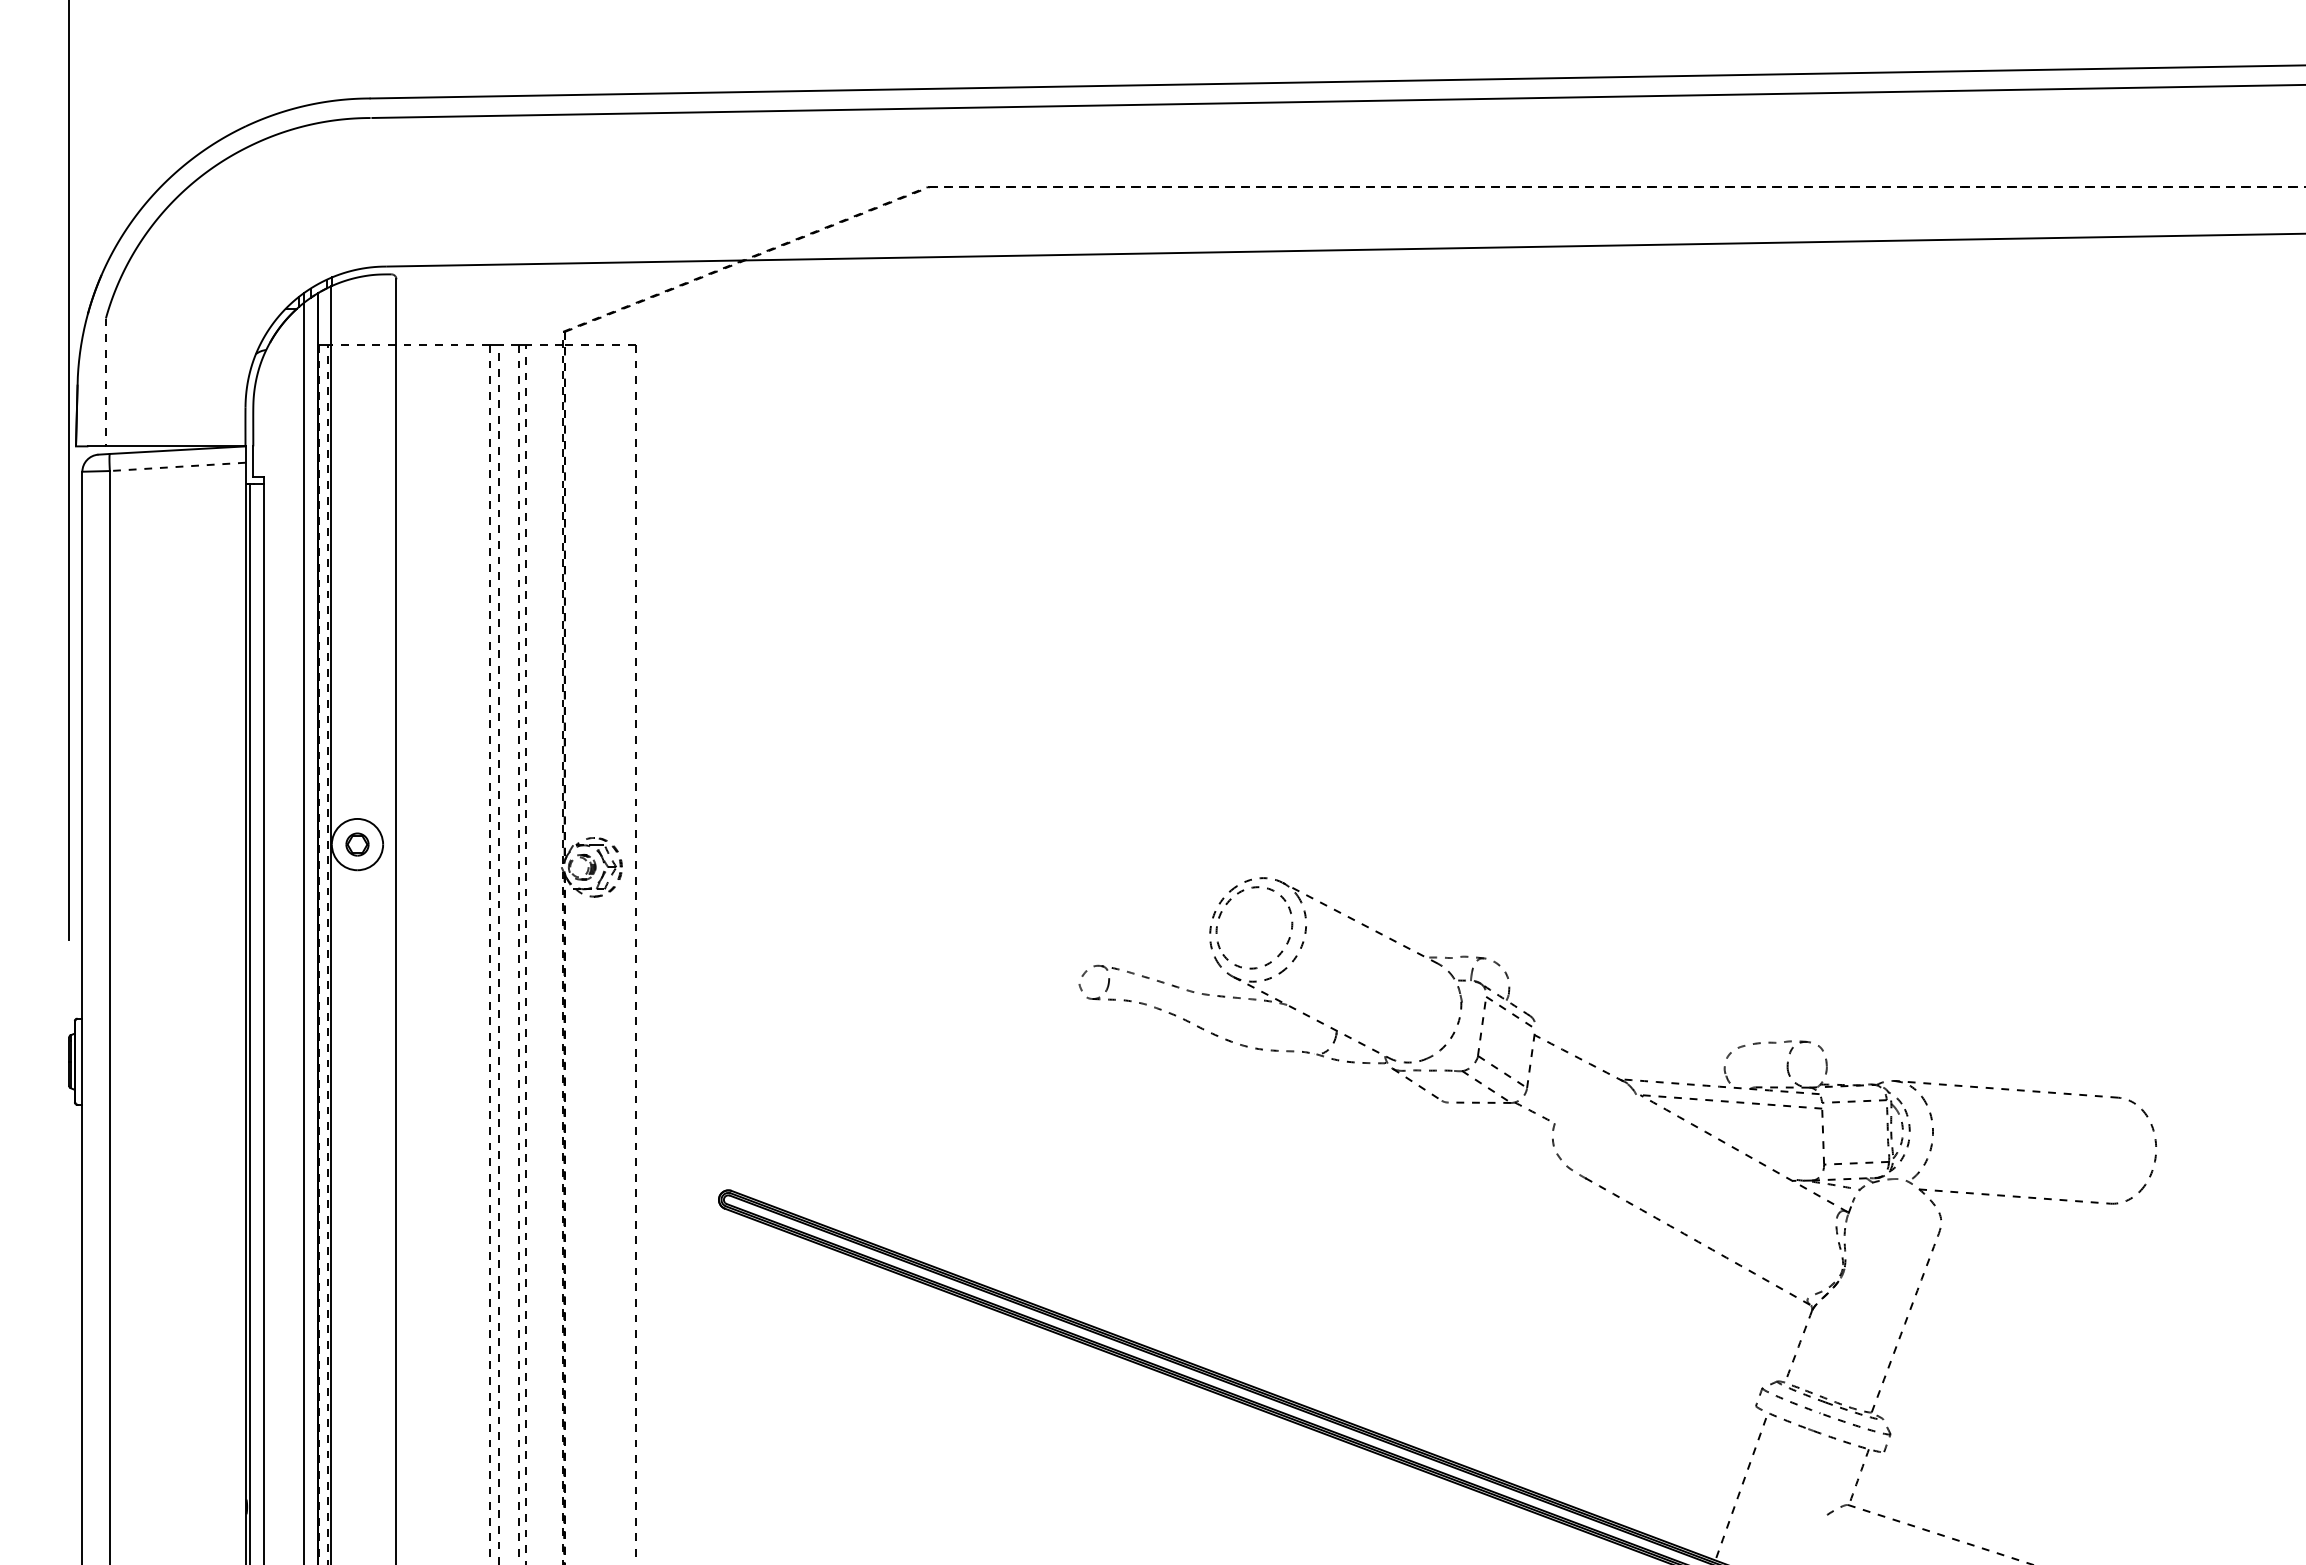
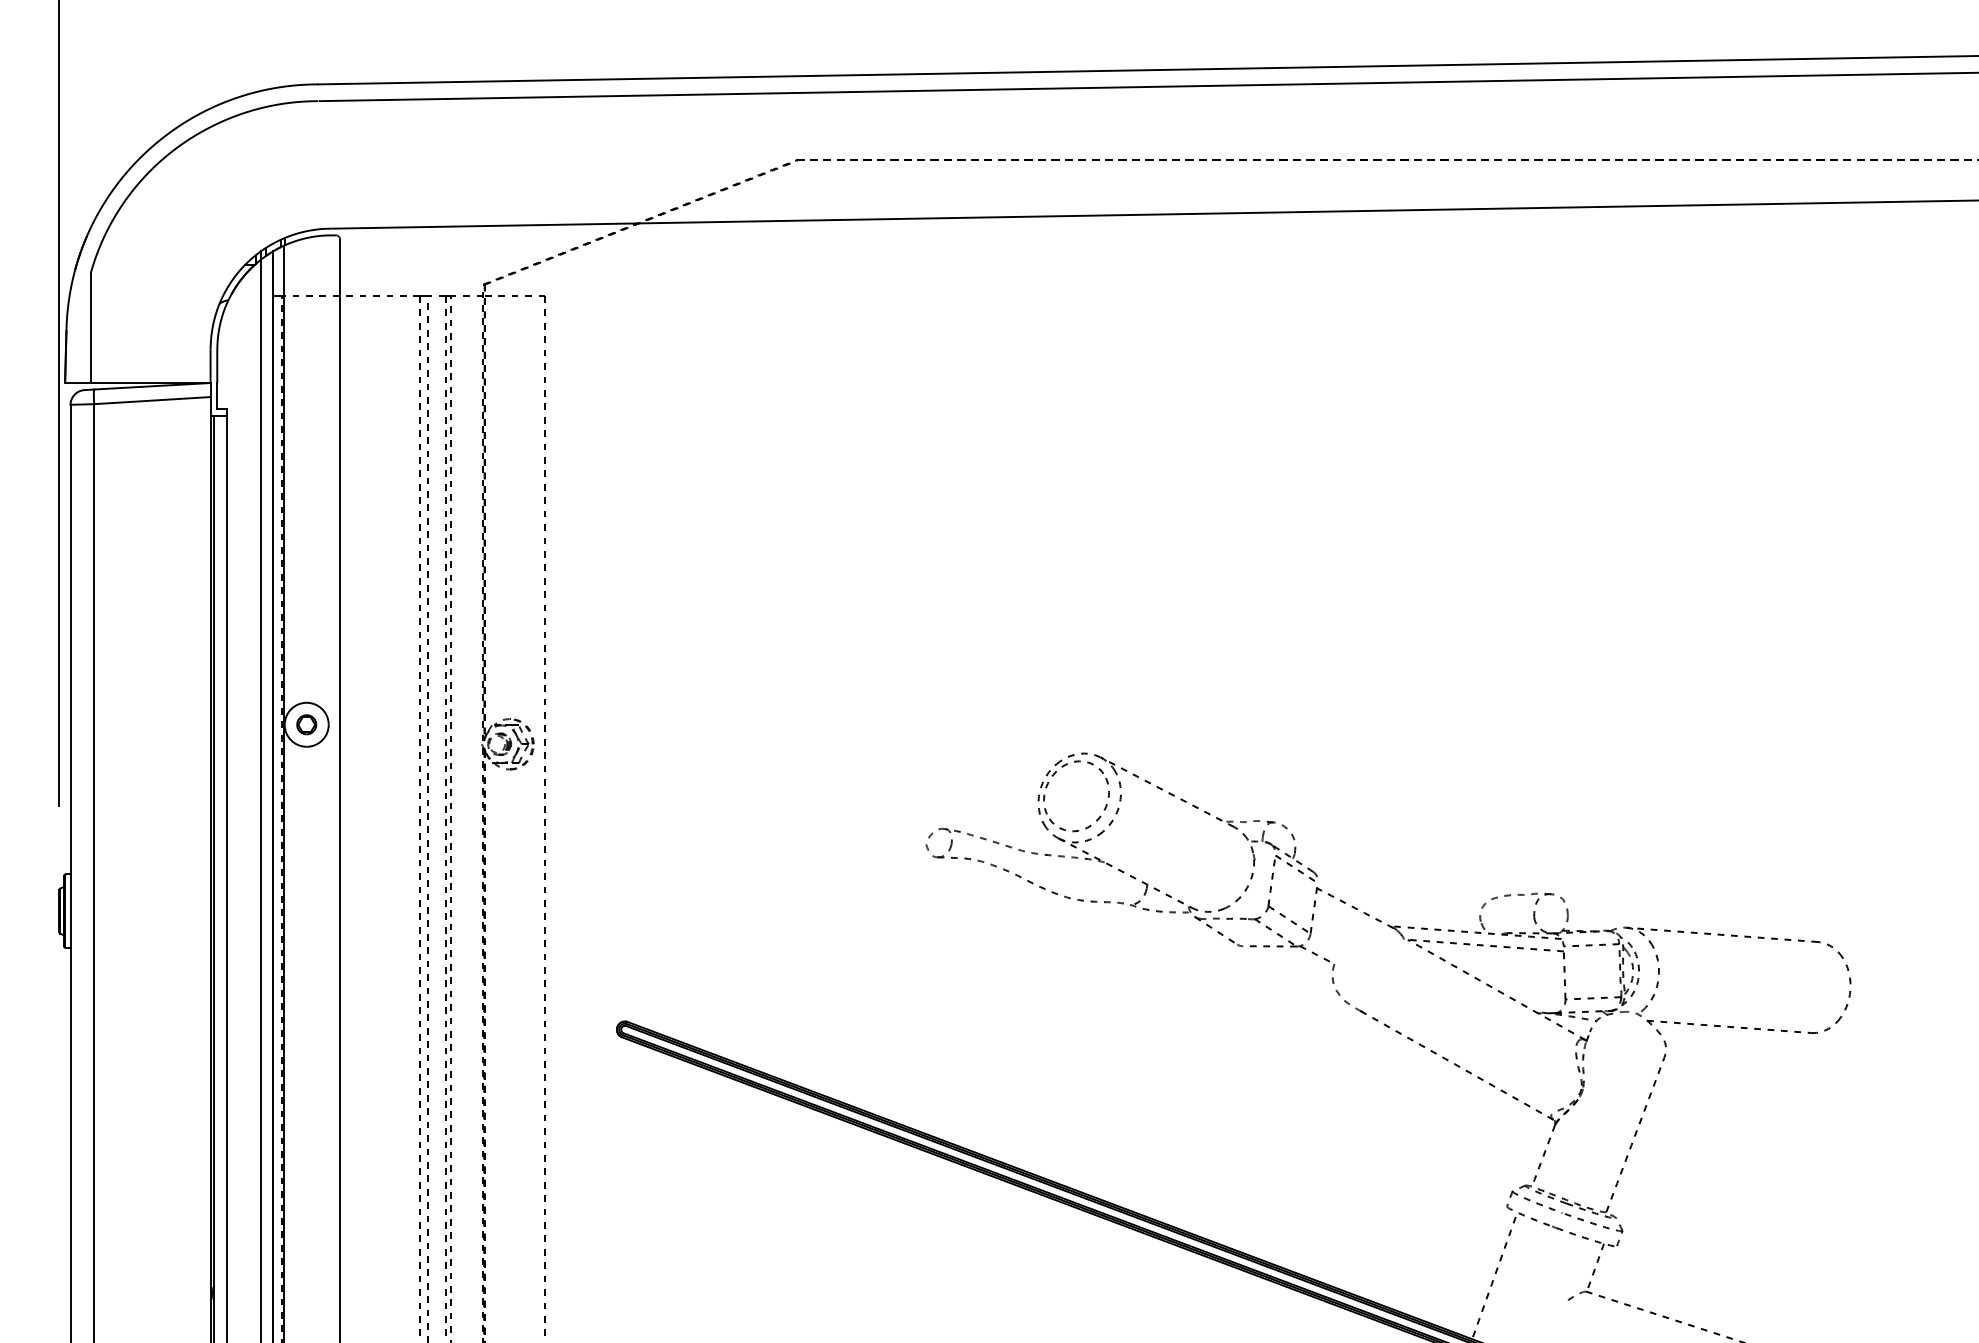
line: (105, 382) -> (90, 328), dashed -> solid
line: (177, 466) -> (152, 400), dashed -> solid

